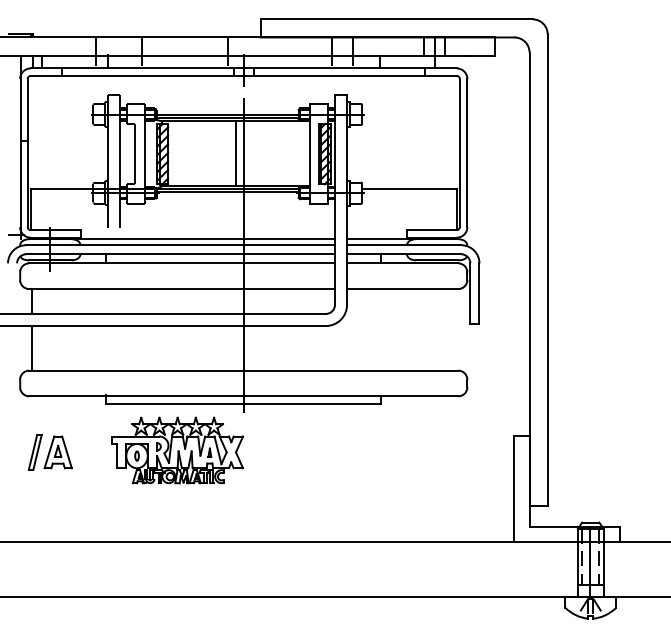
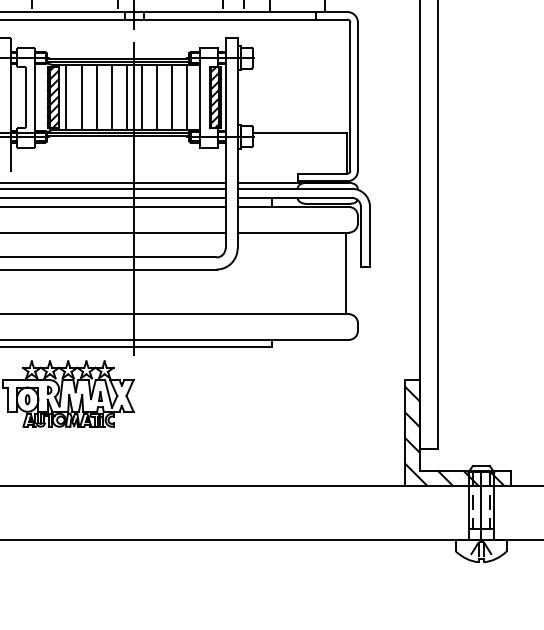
line: (175, 153) -> (66, 97), added
line: (190, 153) -> (81, 97), added
line: (206, 153) -> (97, 97), added
line: (221, 153) -> (112, 97), added
line: (251, 153) -> (142, 97), added
line: (266, 153) -> (157, 97), added
line: (281, 153) -> (172, 97), added
line: (296, 153) -> (187, 97), added
line: (455, 329) -> (346, 273), added
hatch: (563, 492) -> (454, 436), added

